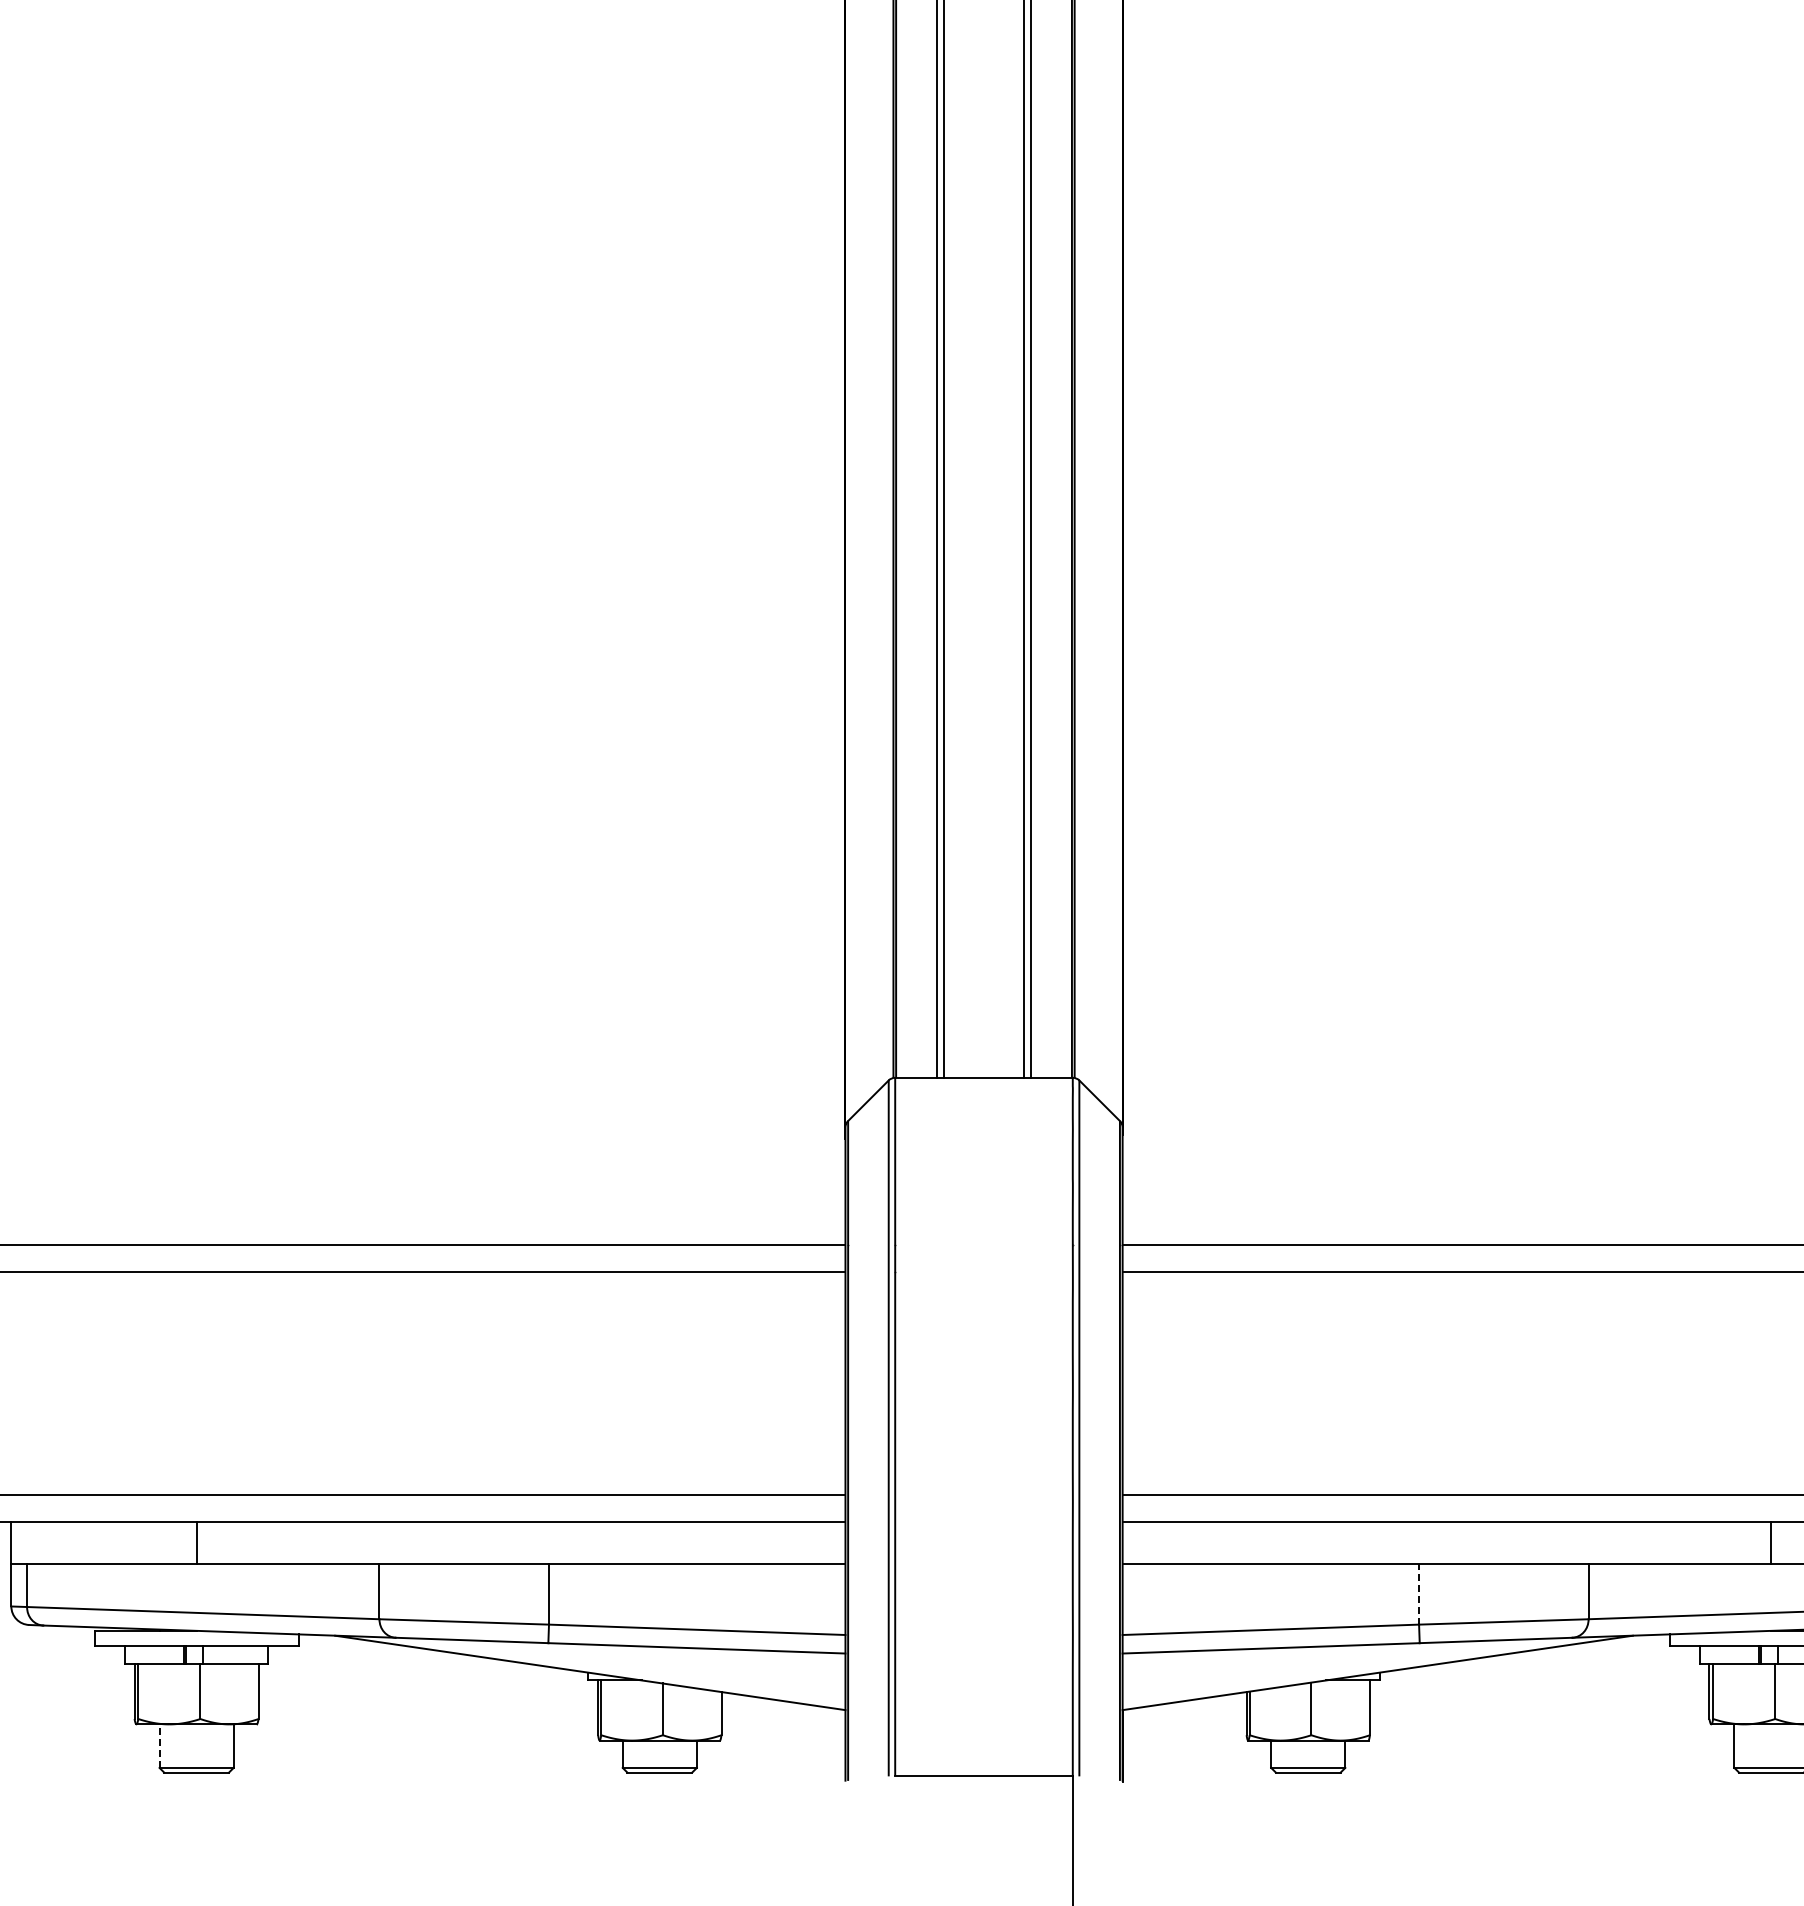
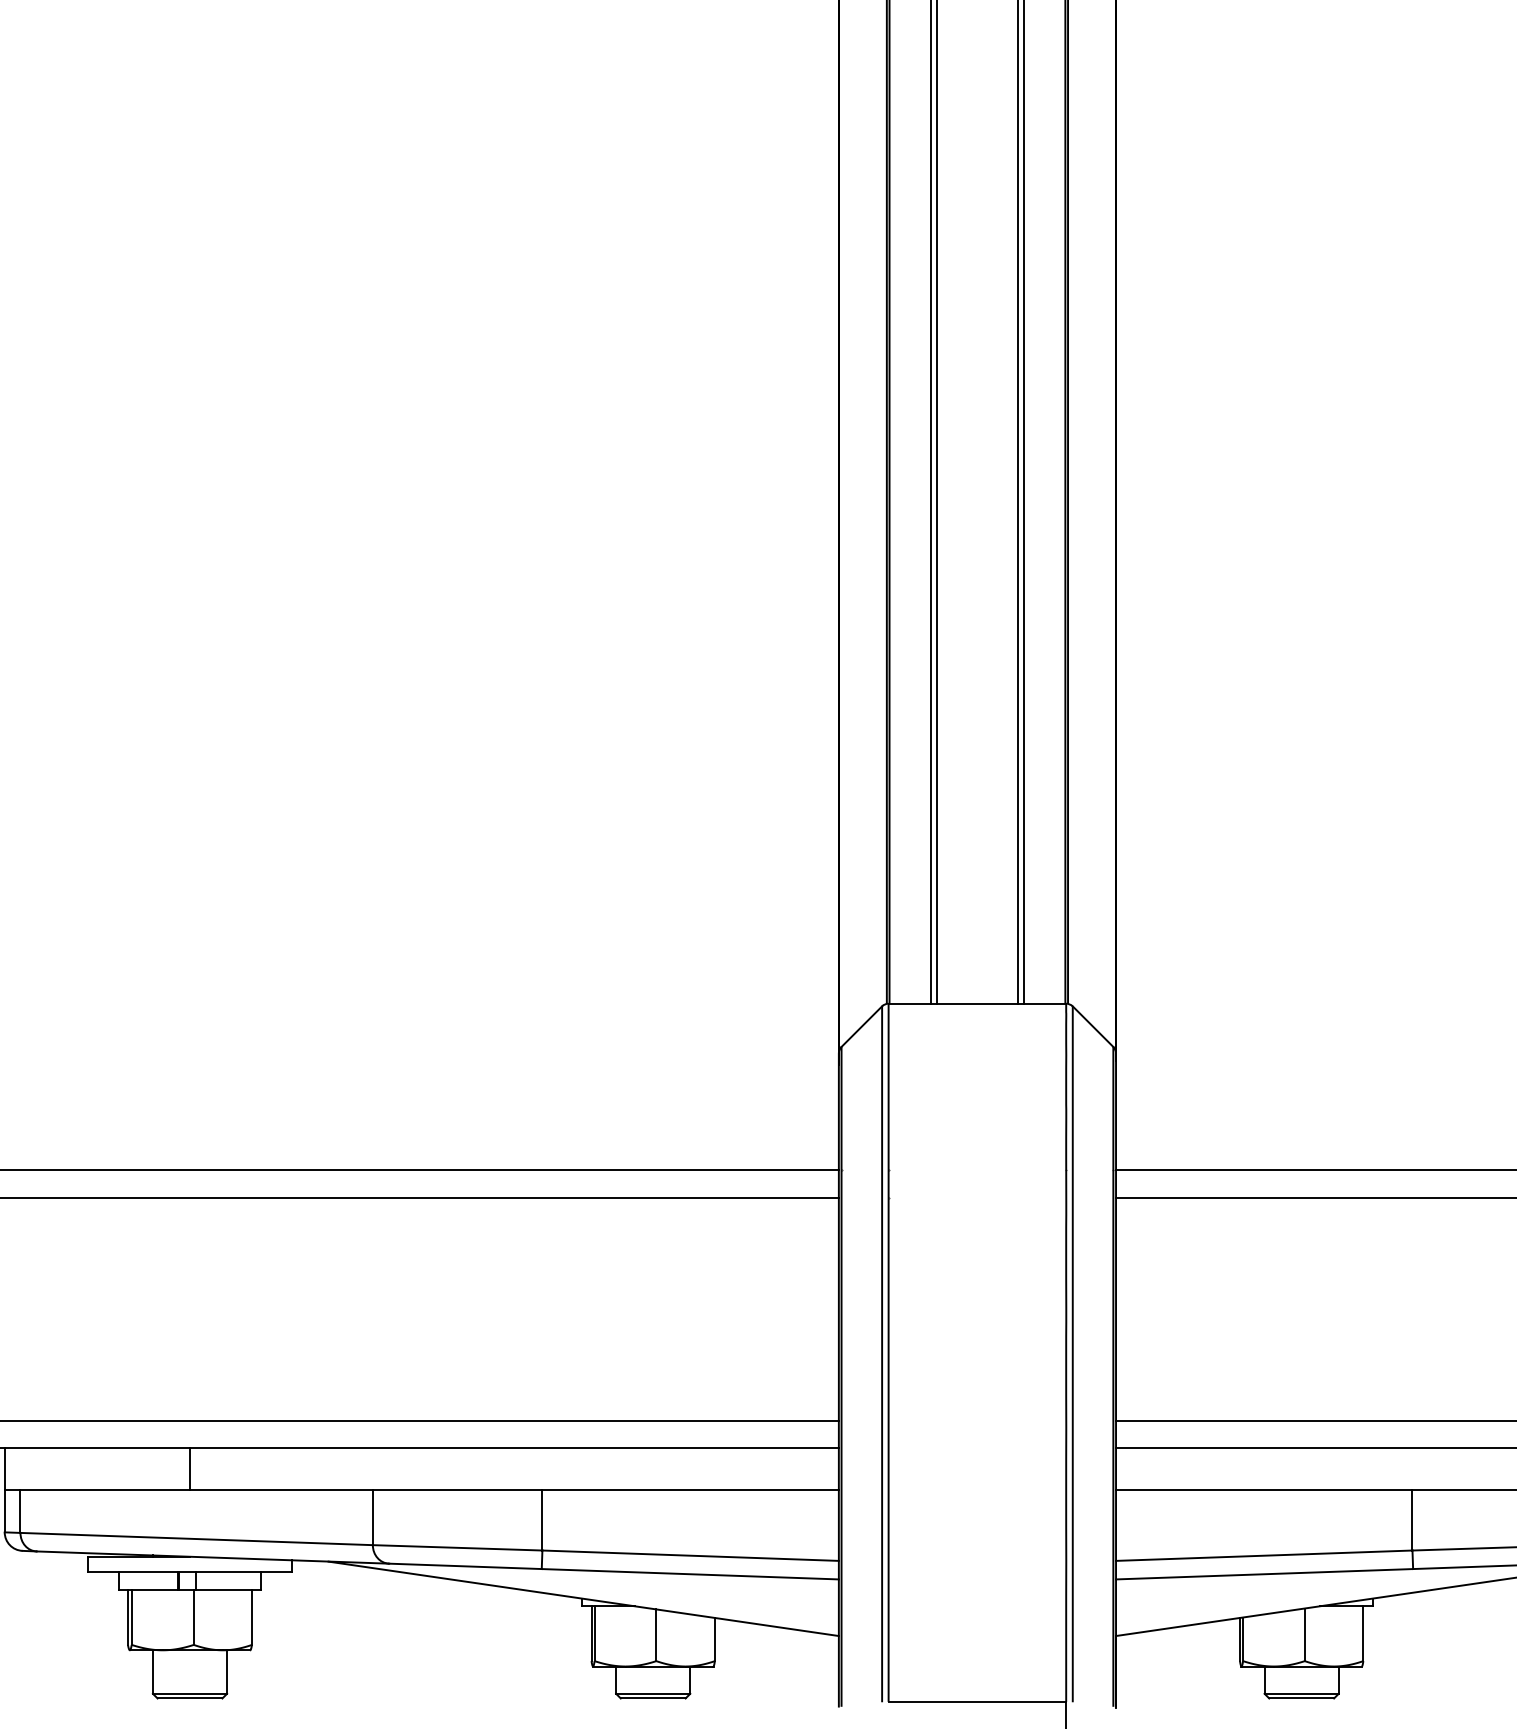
line: (1419, 1593) -> (1412, 1519), dashed -> solid
line: (159, 1746) -> (152, 1672), dashed -> solid

